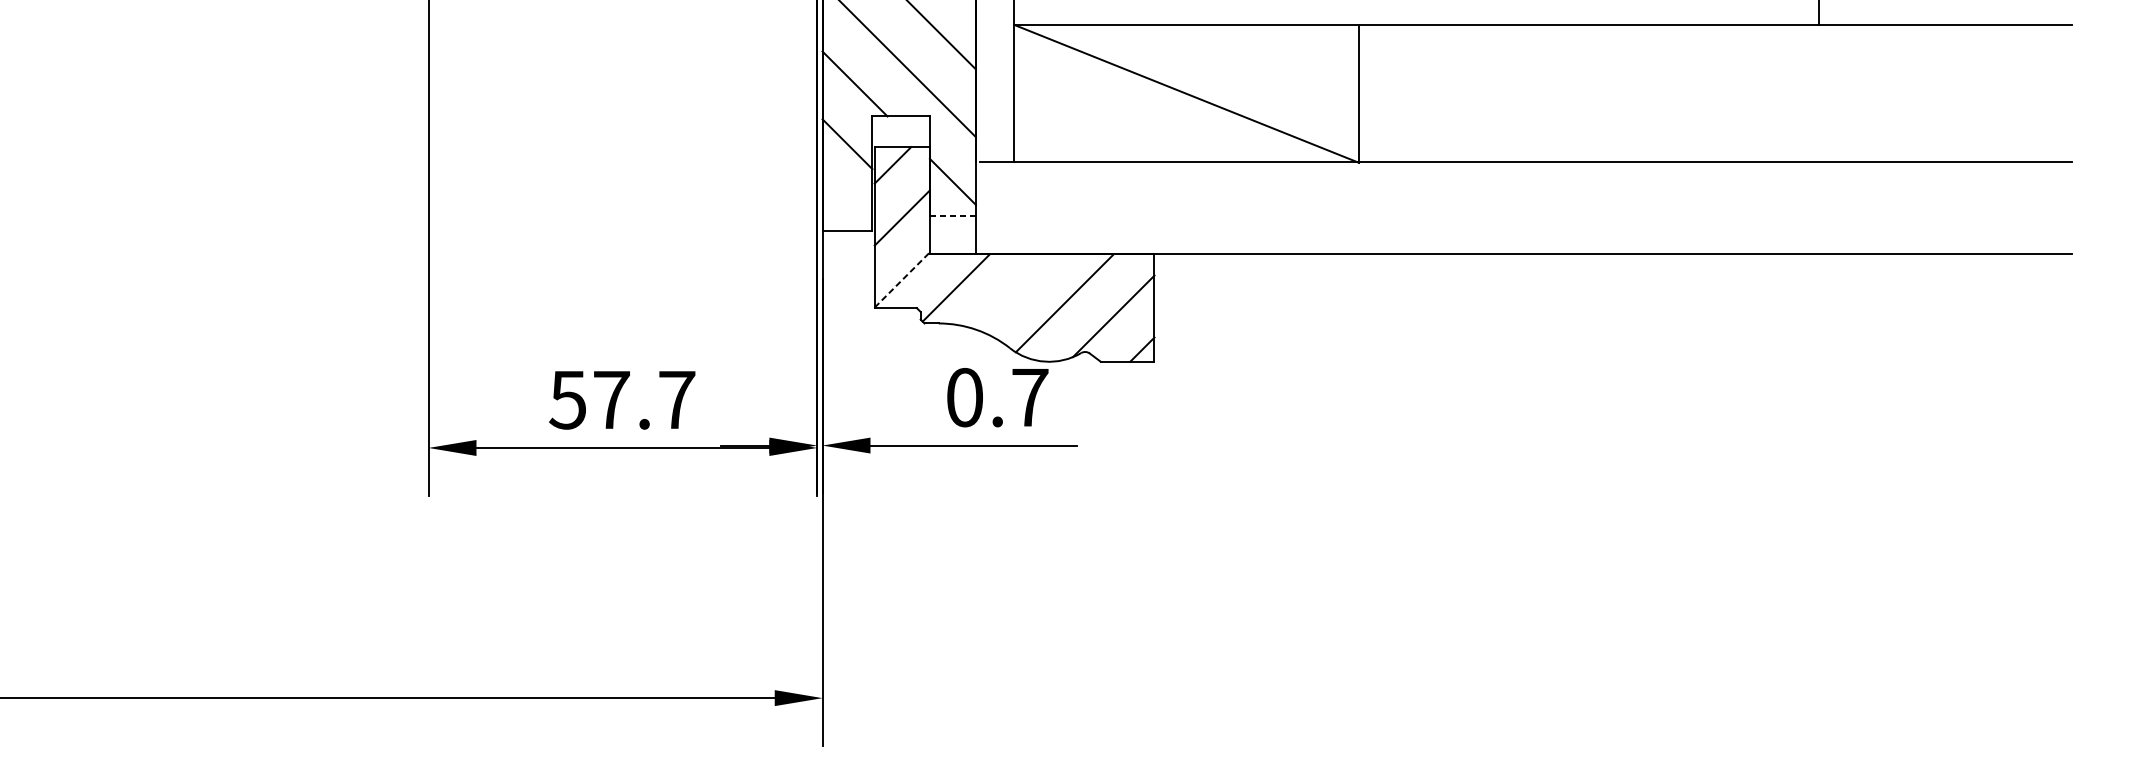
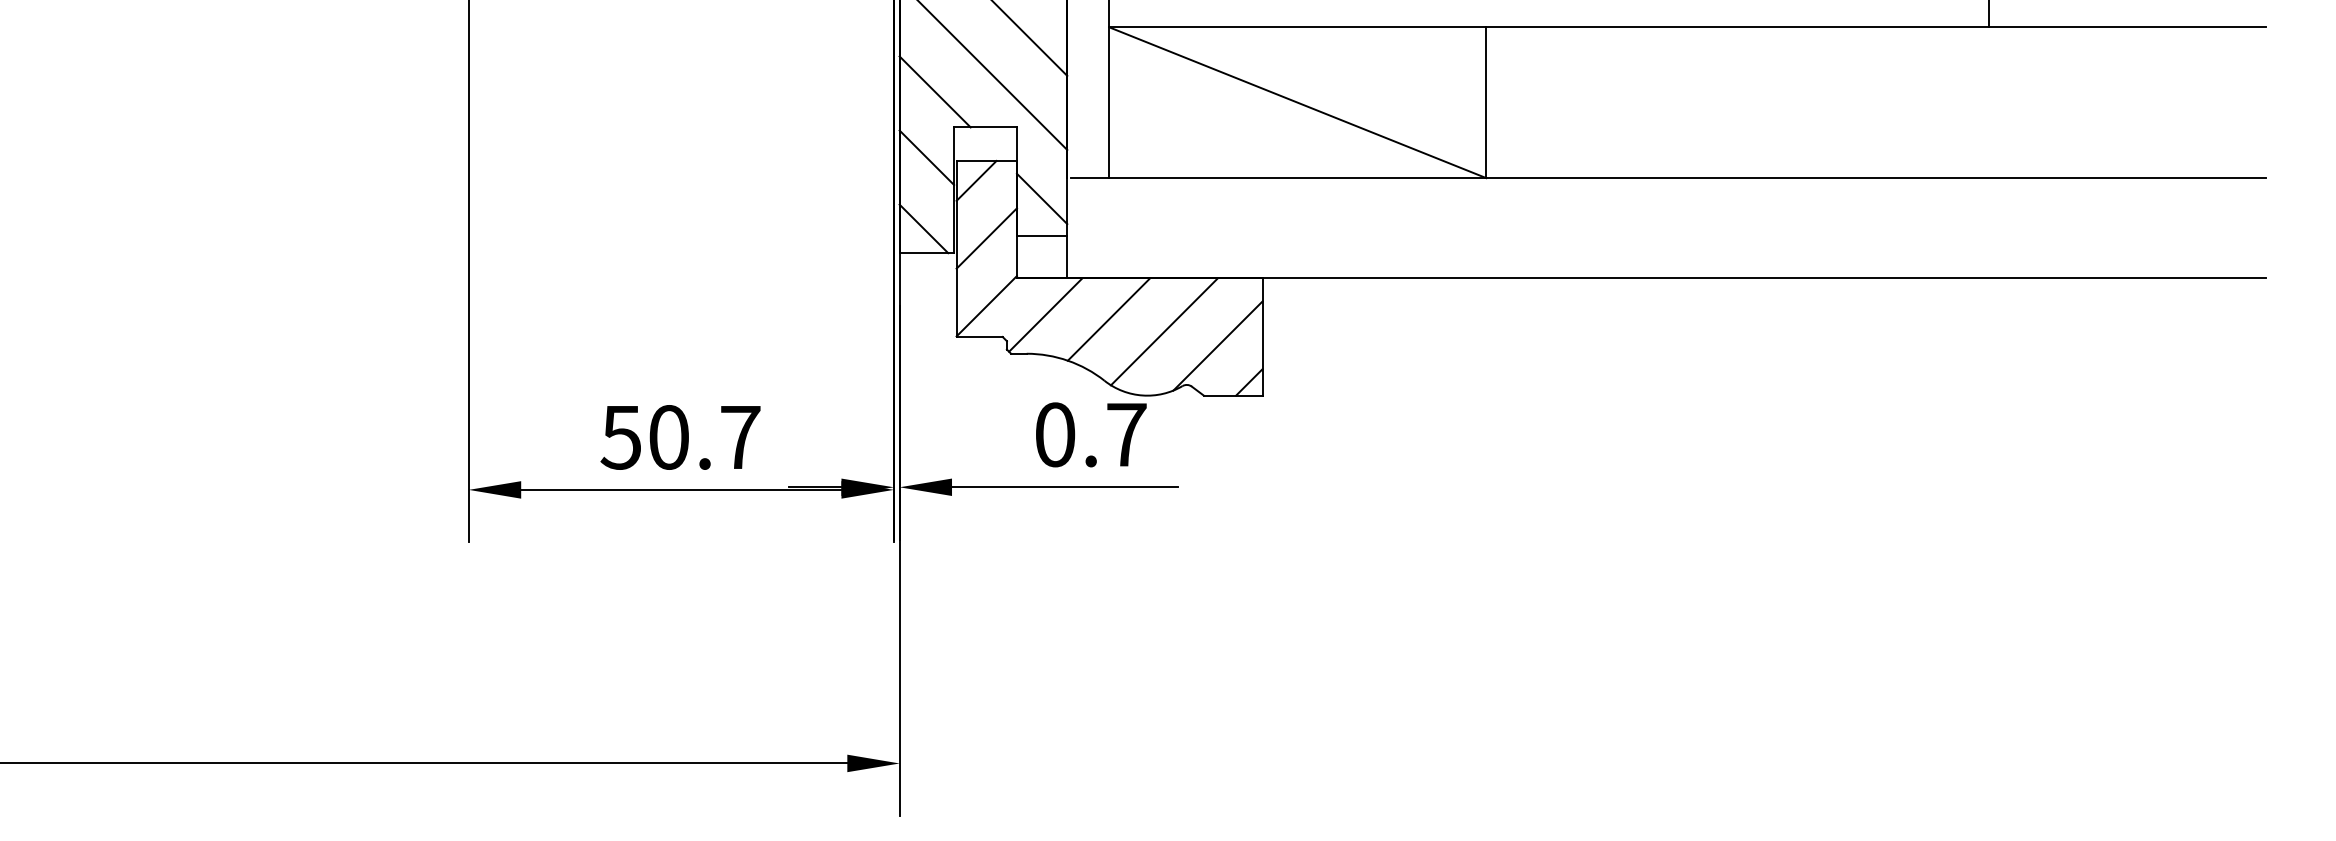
line: (844, 208) -> (923, 228), added
line: (953, 216) -> (1042, 236), dashed -> solid
line: (902, 280) -> (986, 306), dashed -> solid
line: (1013, 292) -> (1108, 319), added
text: (612, 400) -> (669, 437), 57.7 -> 50.7

